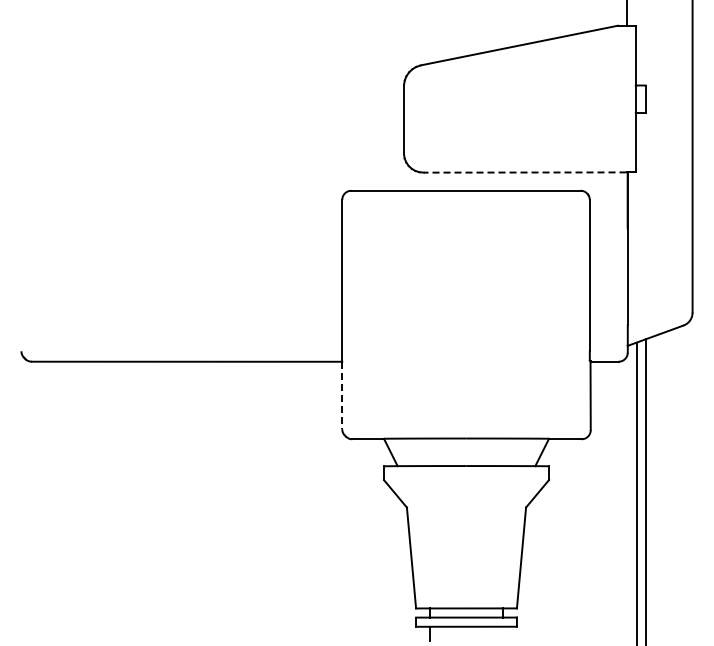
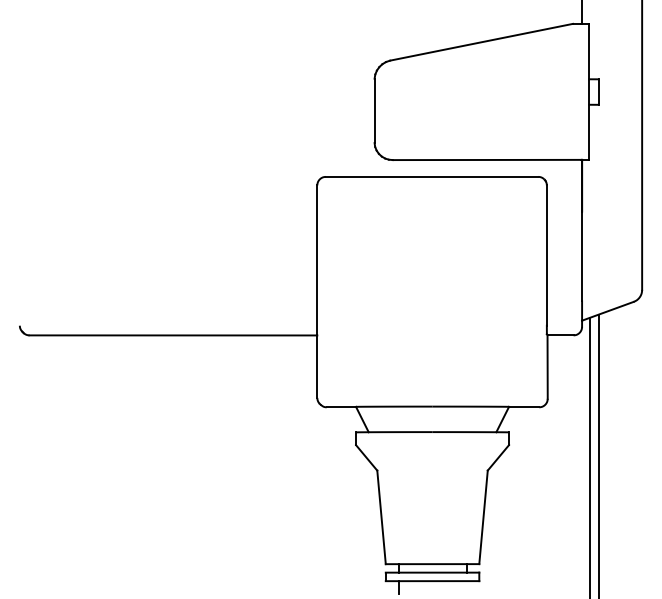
line: (524, 172) -> (486, 159), dashed -> solid
line: (342, 395) -> (317, 366), dashed -> solid

